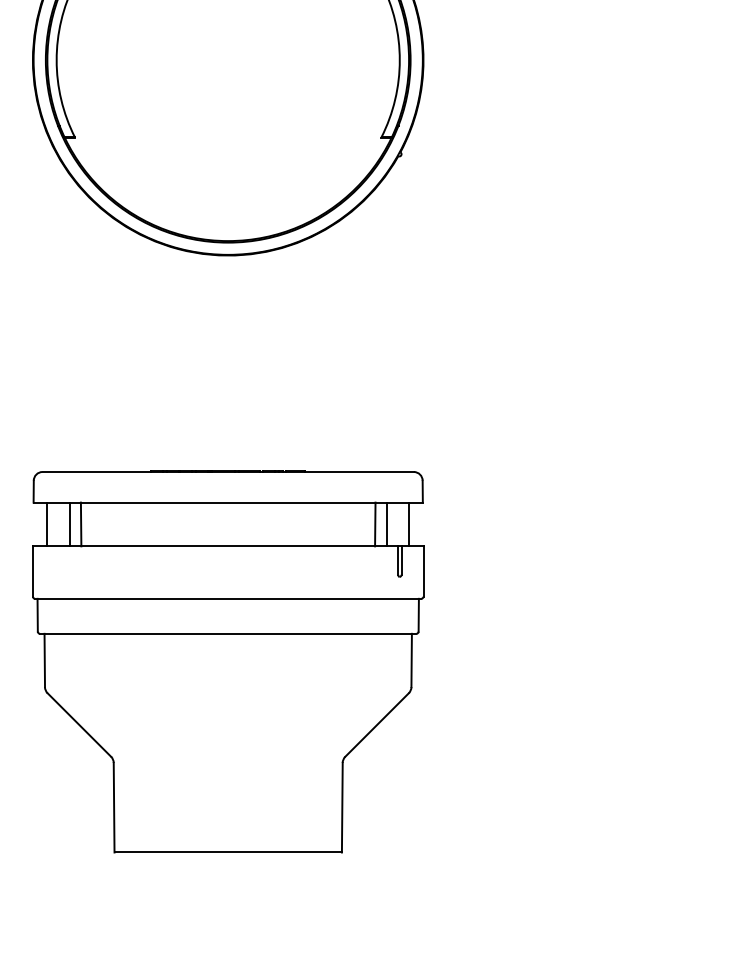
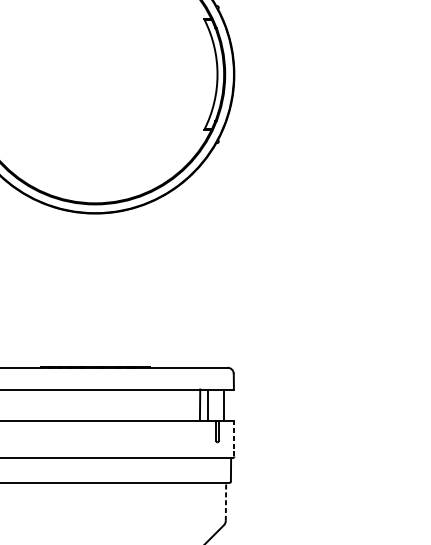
line: (423, 571) -> (234, 438), solid -> dashed
line: (411, 660) -> (225, 501), solid -> dashed

